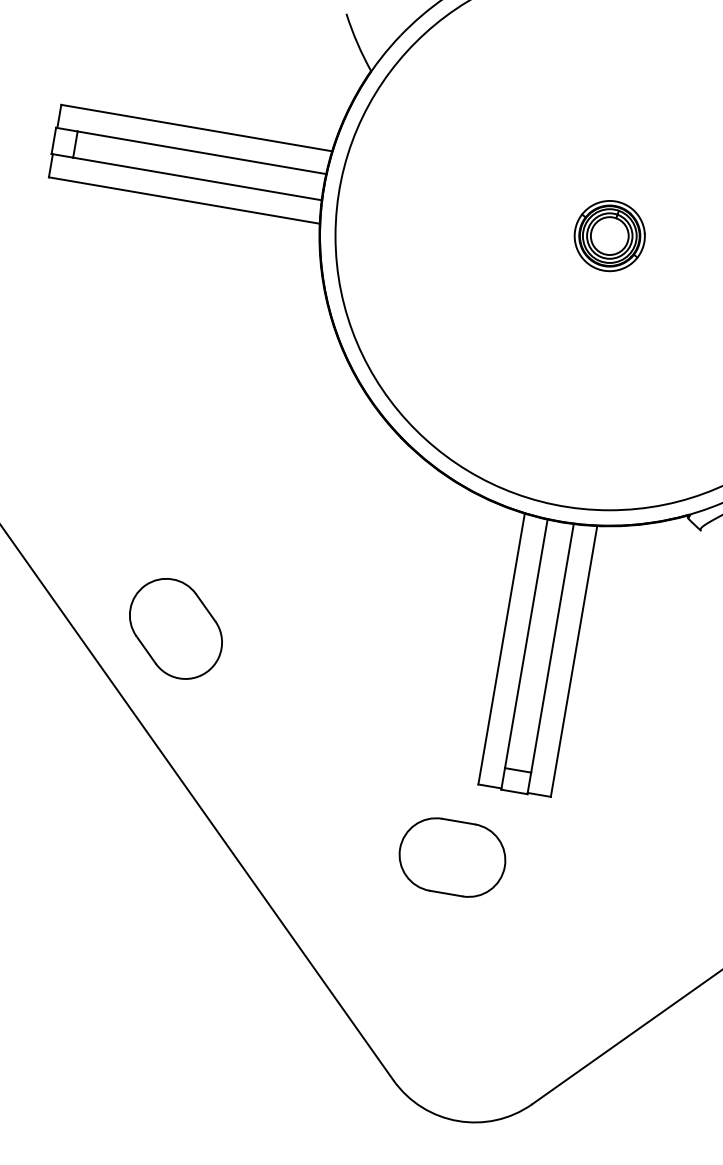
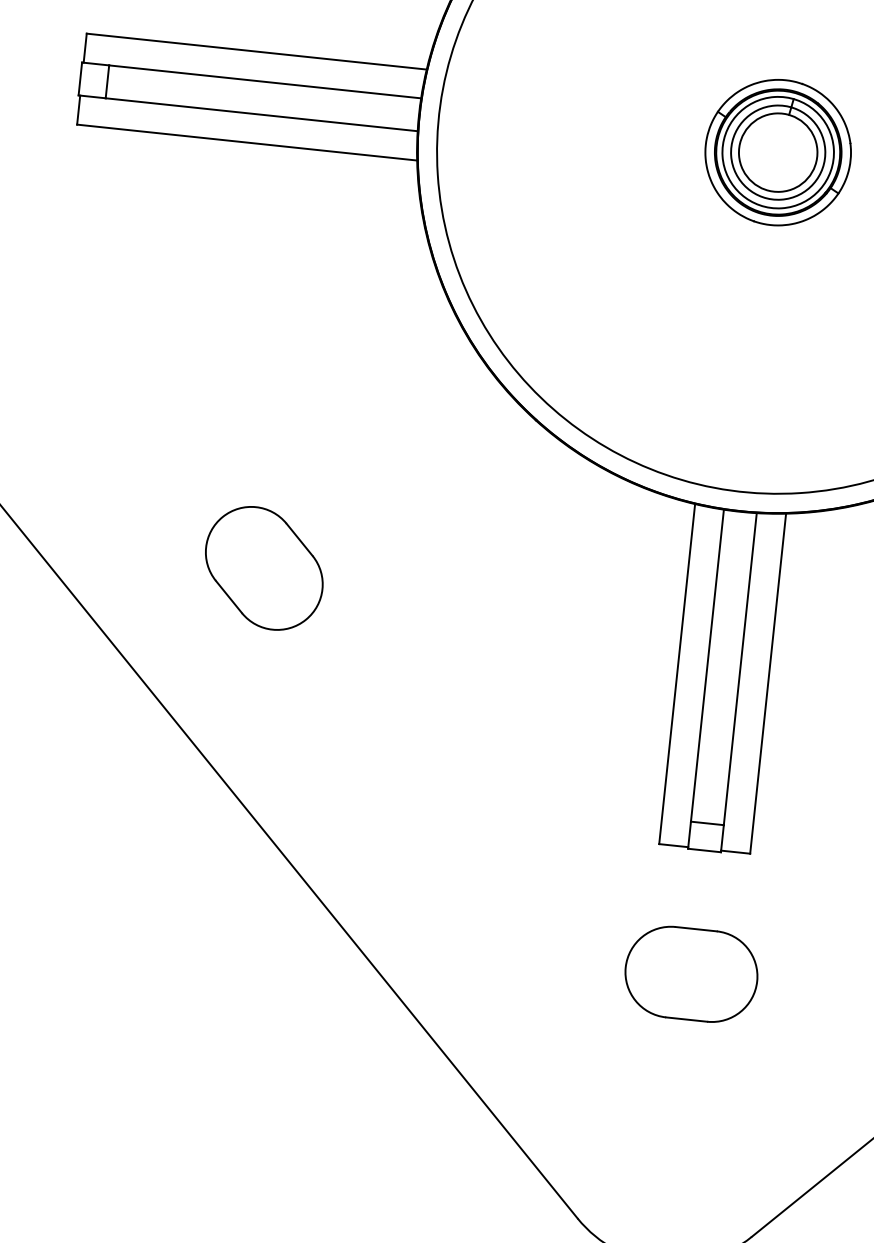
part: (609, 235) -> (777, 151), size x1.67
part: (175, 628) -> (263, 567), moved
part: (452, 857) -> (691, 974), moved

